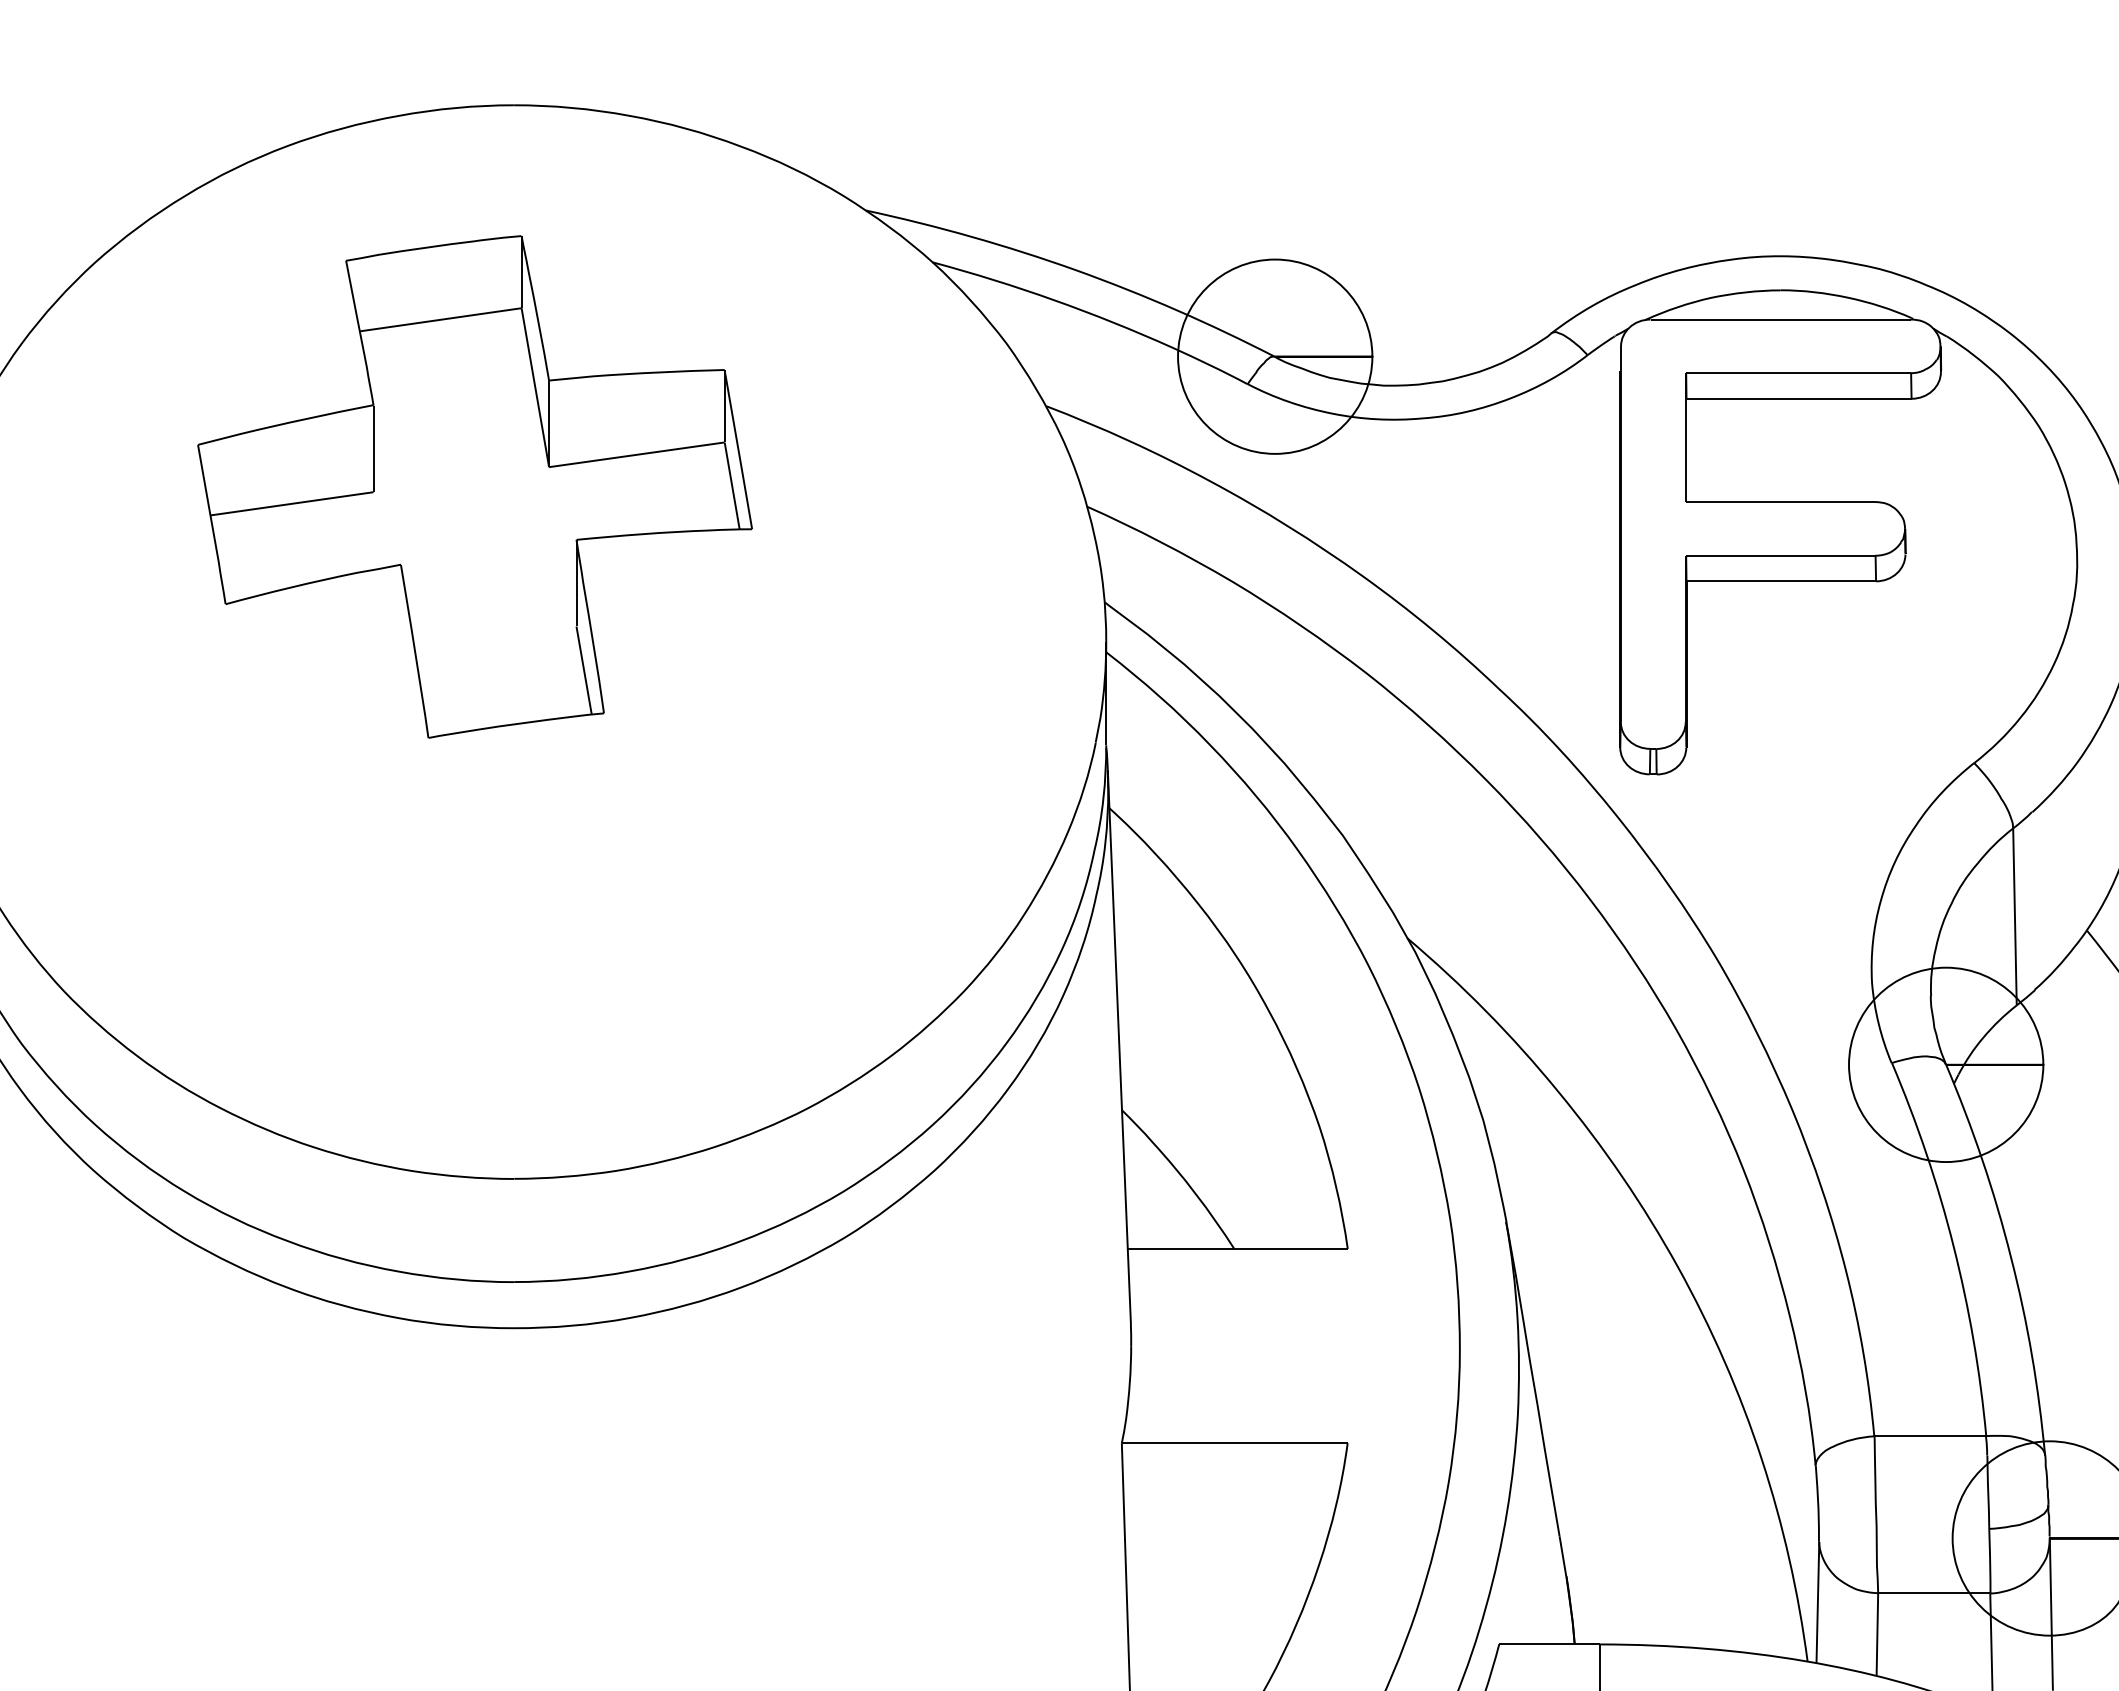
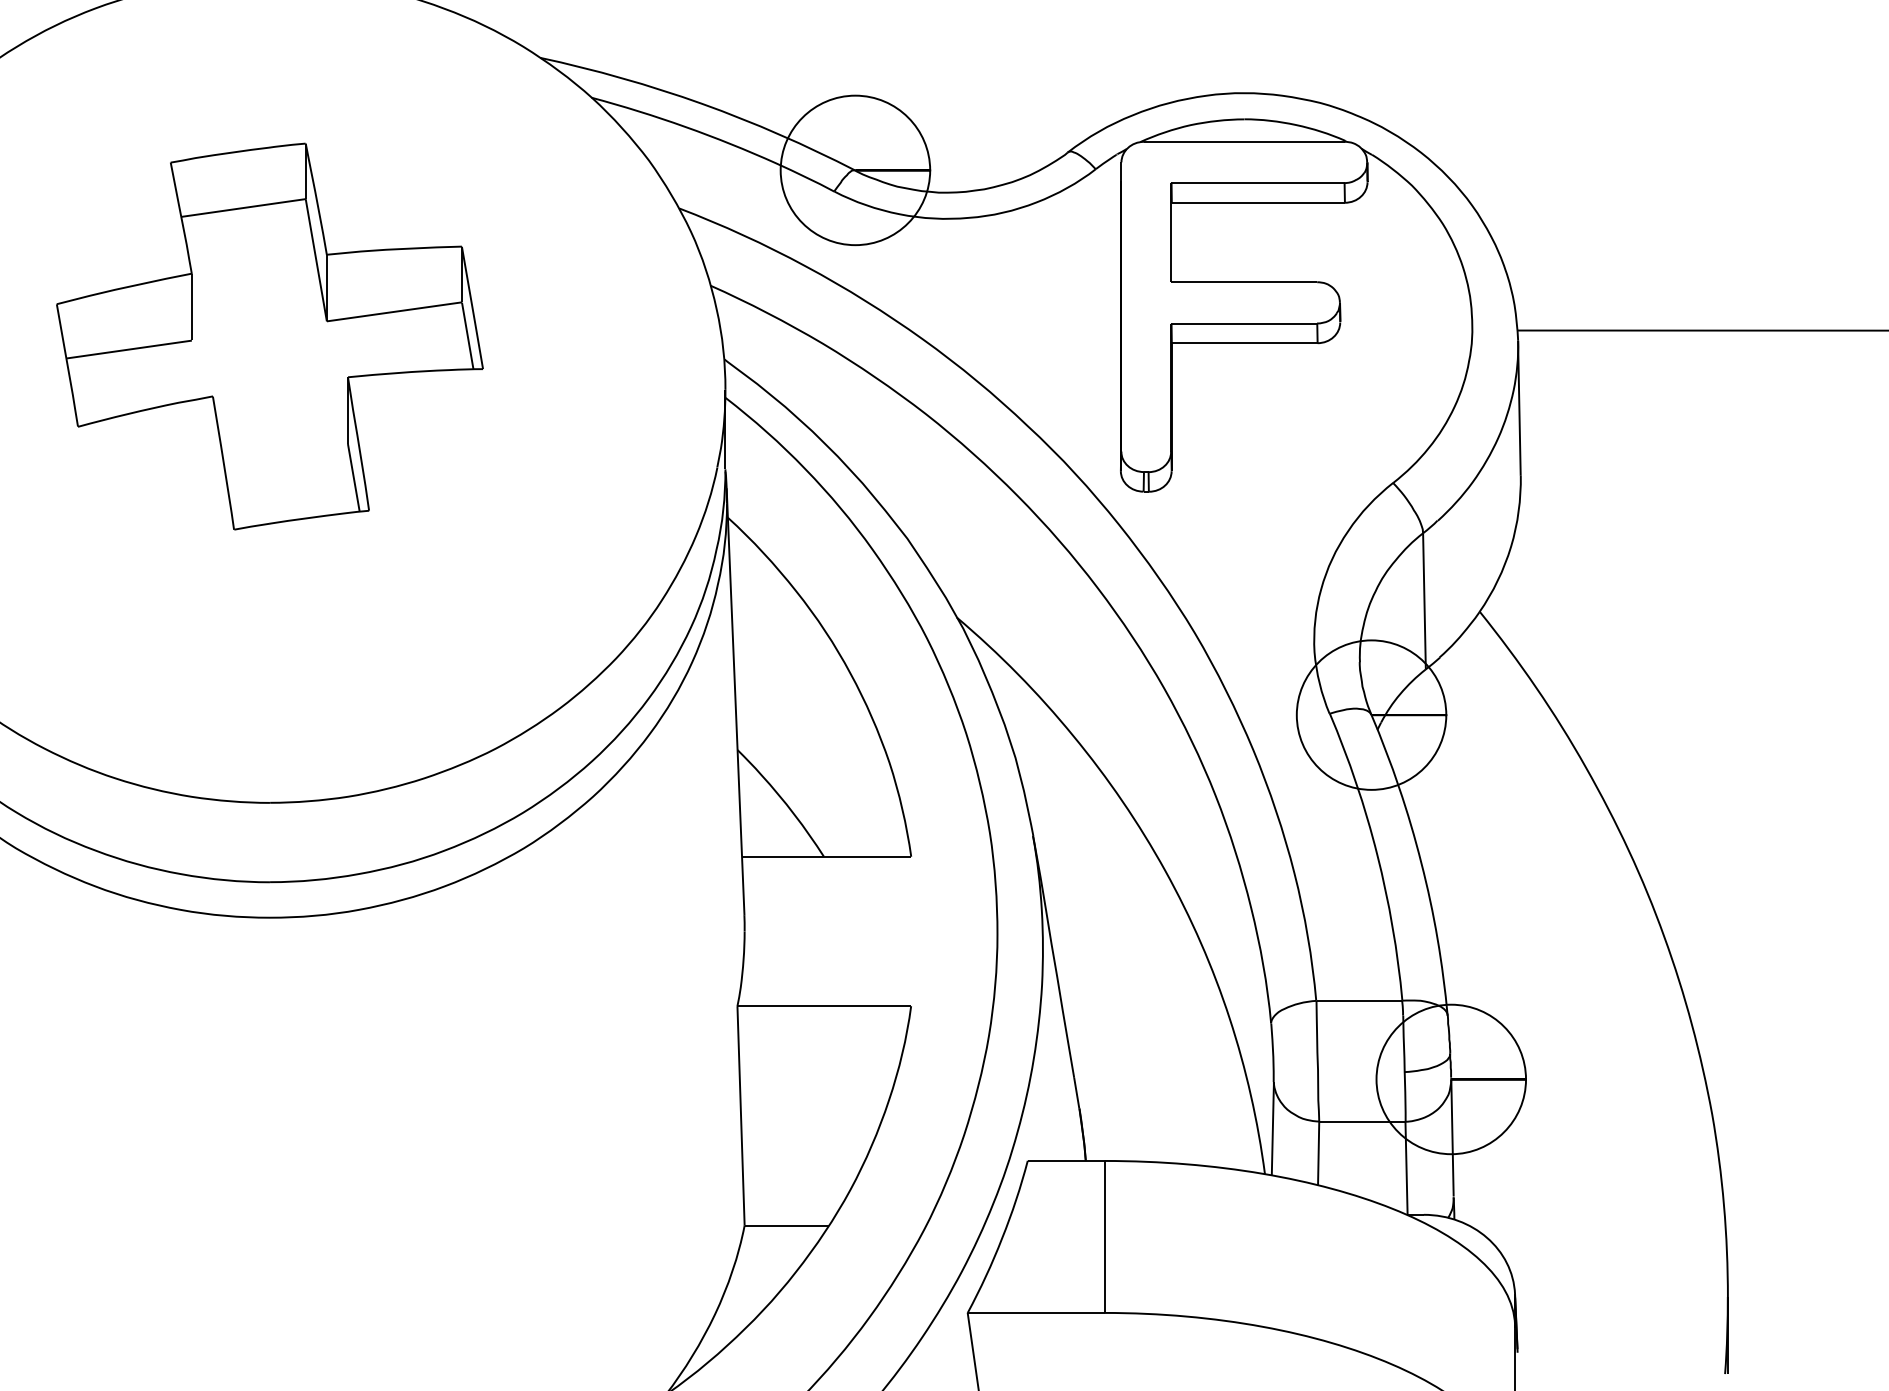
part: (474, 486) -> (269, 336), moved

